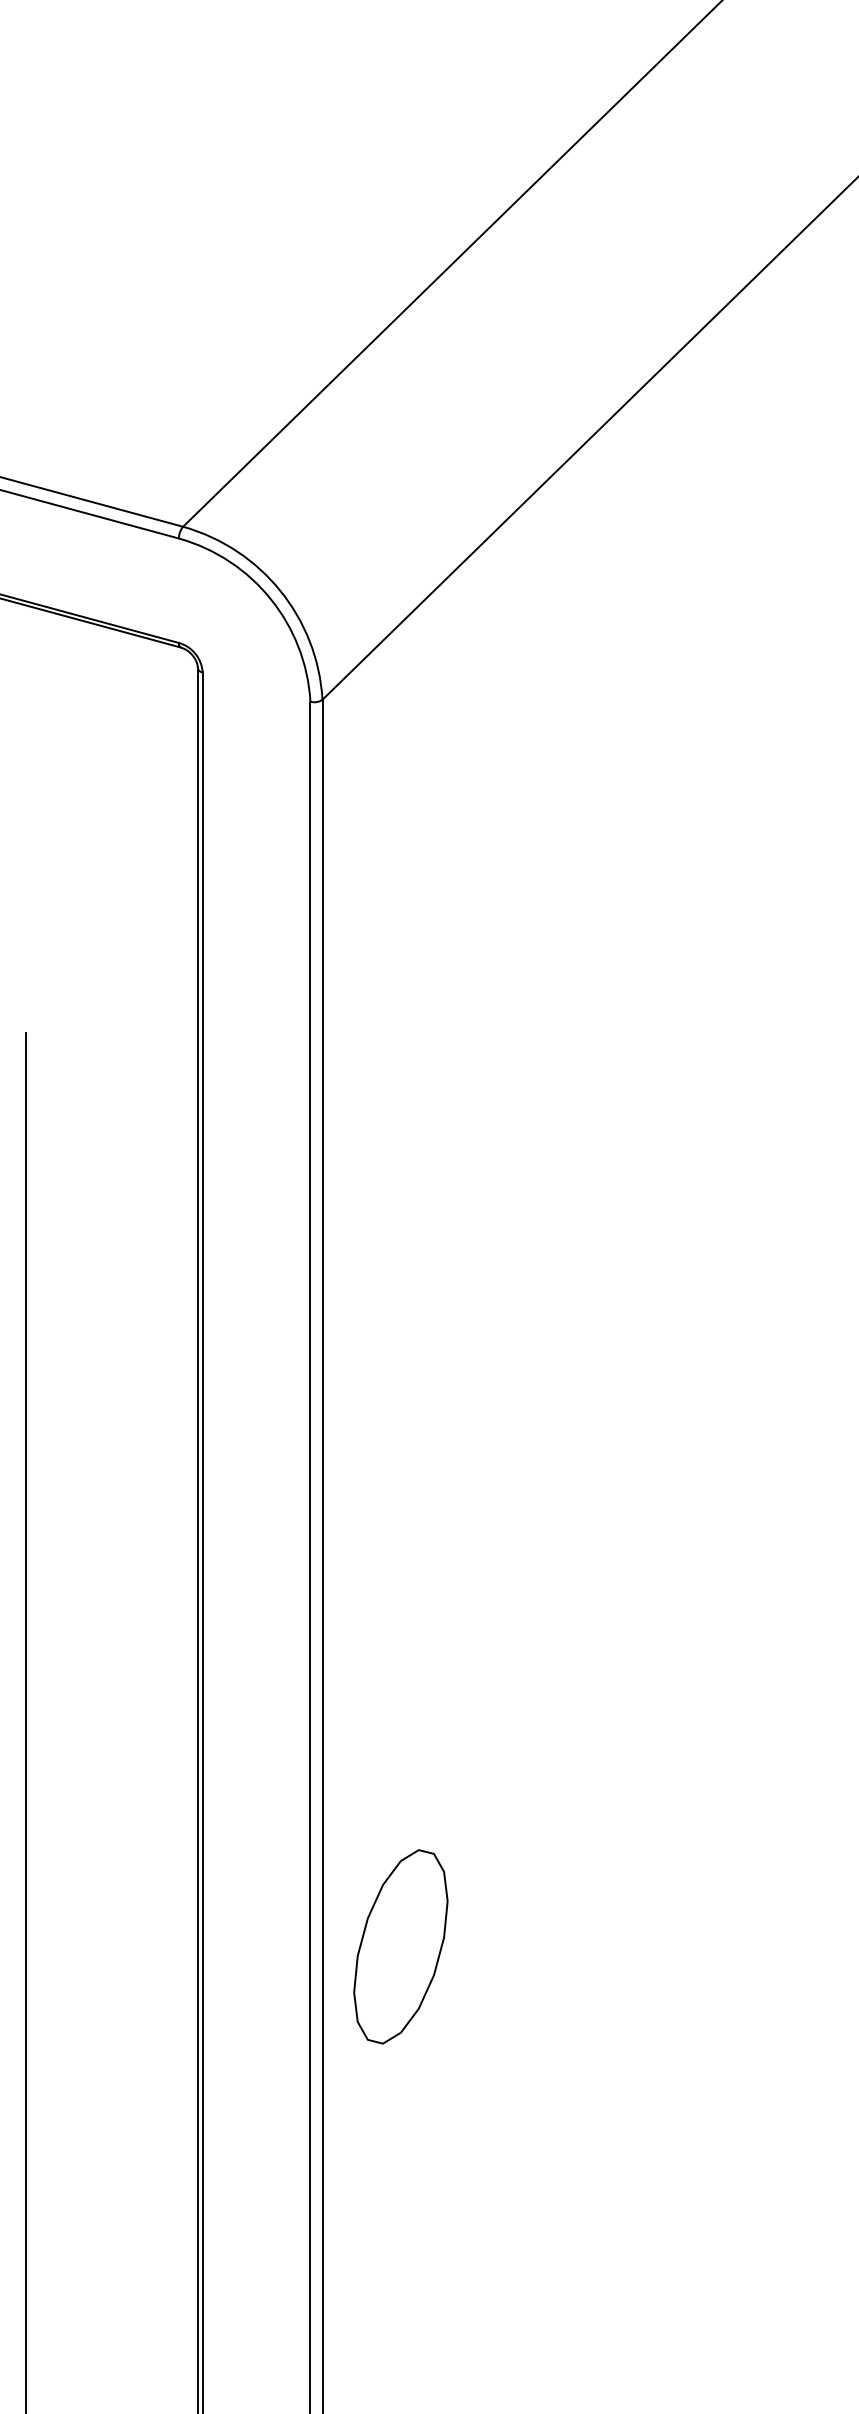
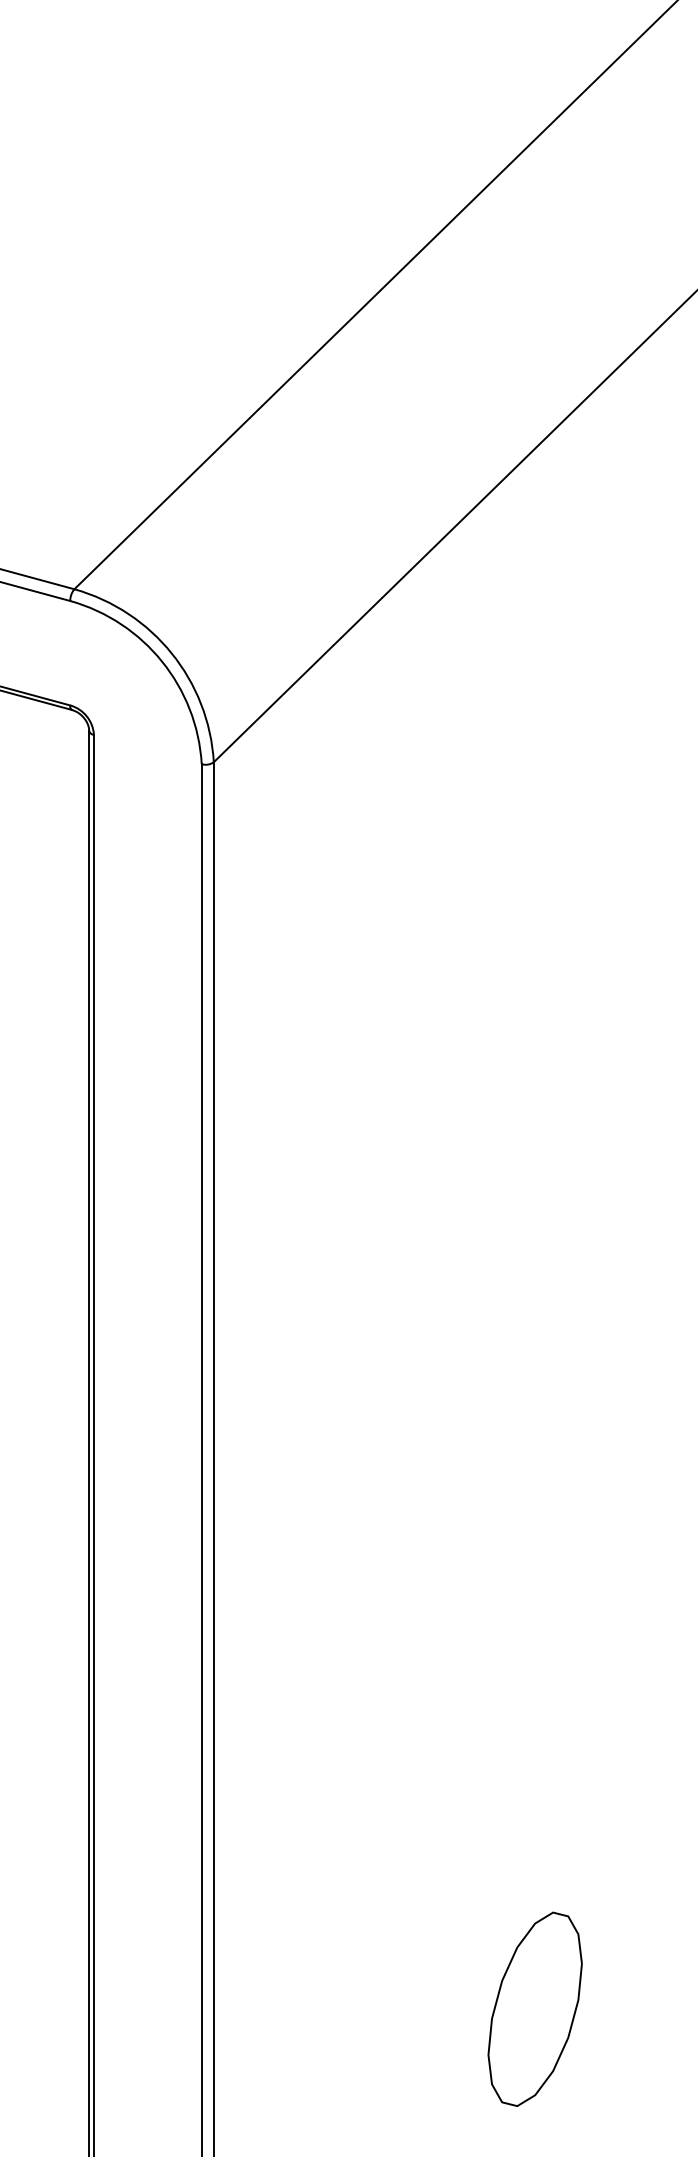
part: (400, 1946) -> (534, 2008), moved

